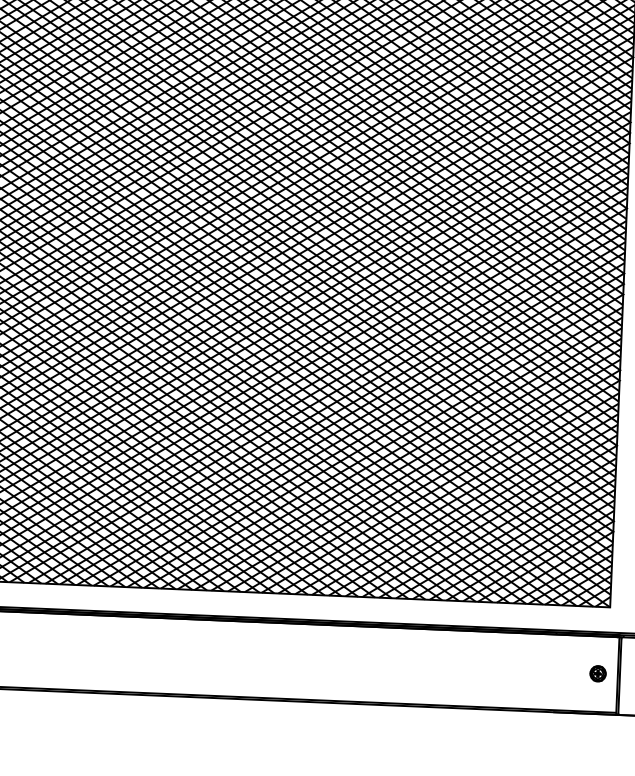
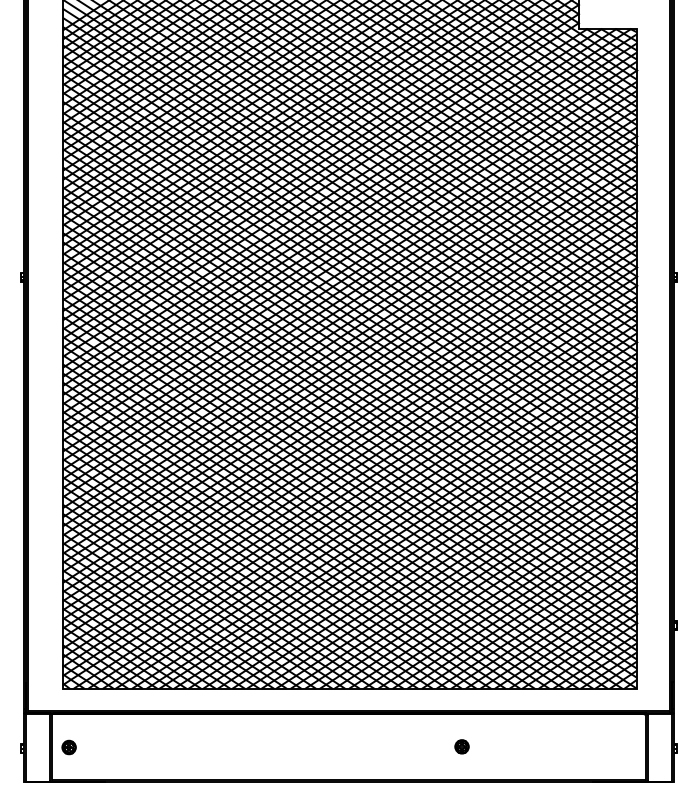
part: (597, 673) -> (461, 746), moved

